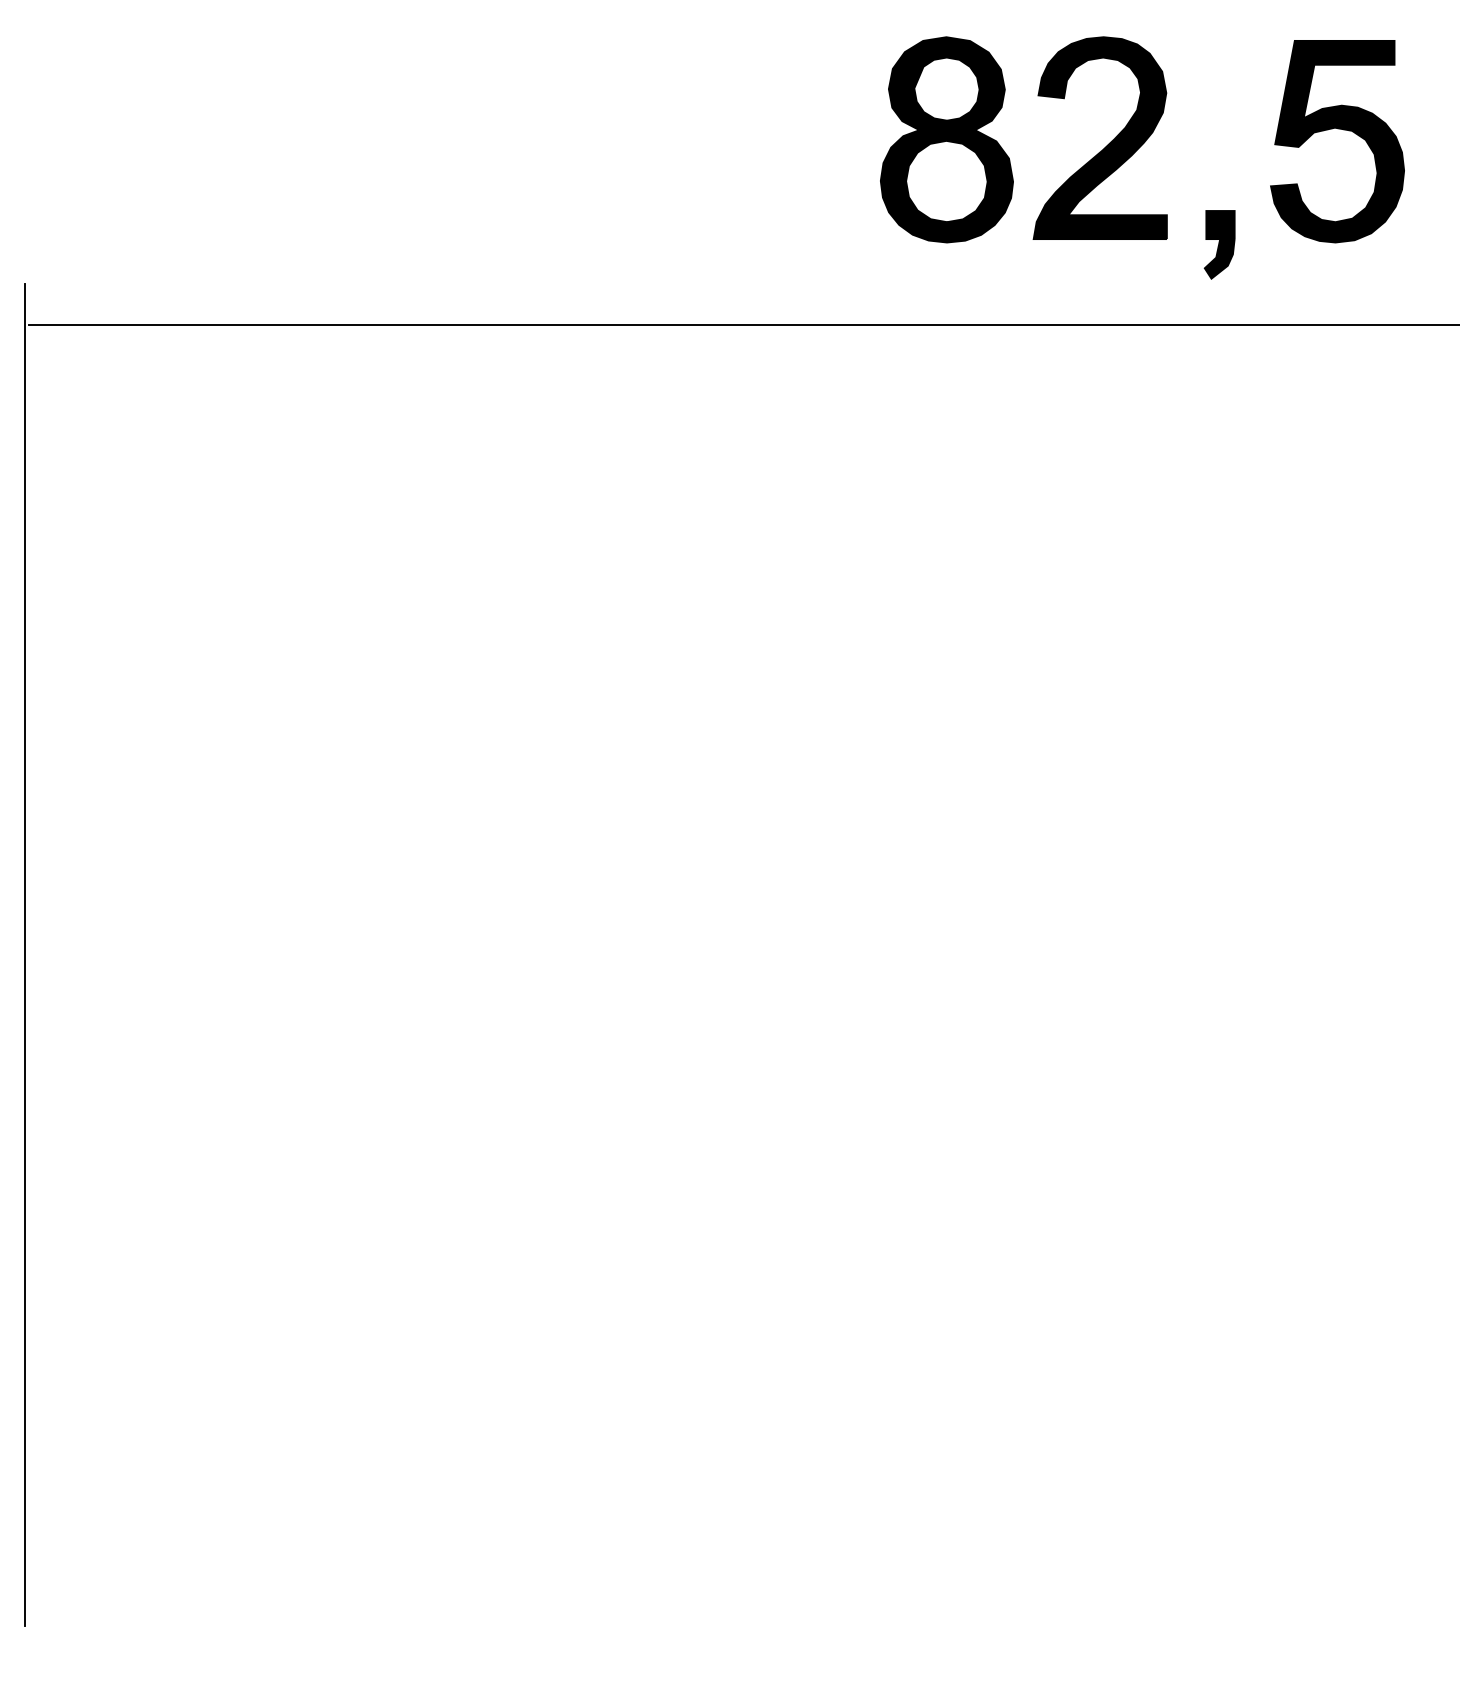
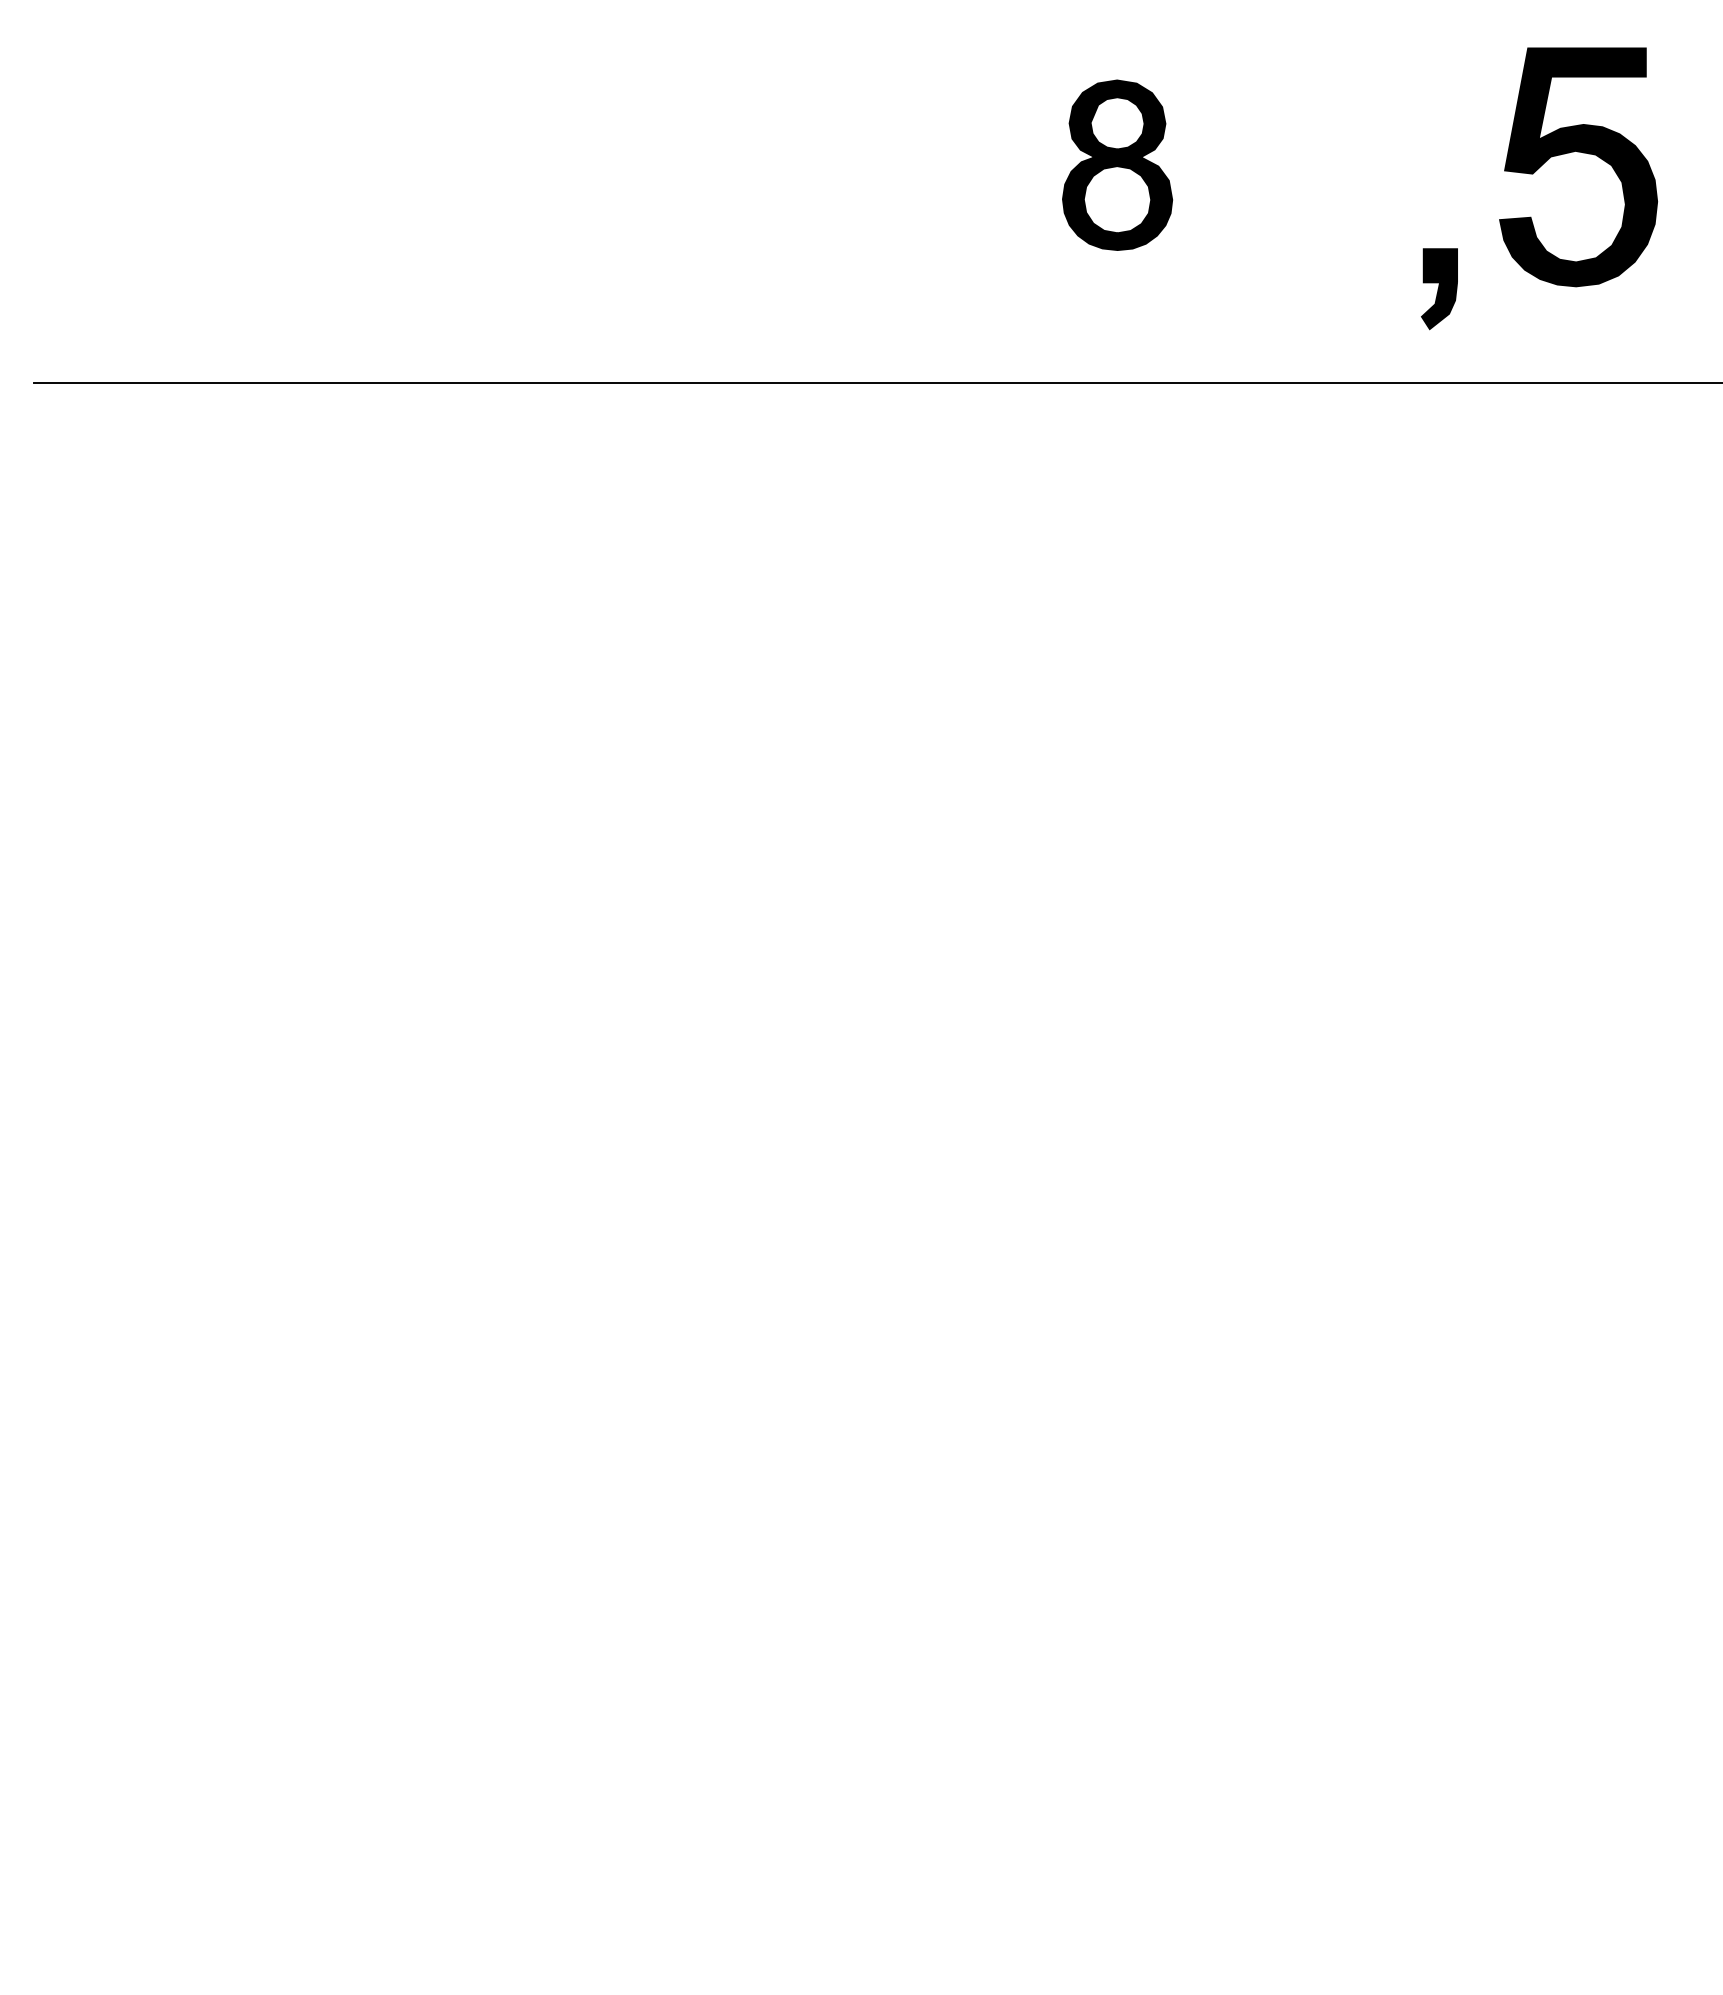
part: (946, 139) -> (1117, 164), size x0.7
part: (1107, 144) -> (1307, 170), removed
line: (25, 954) -> (29, 1126), removed

